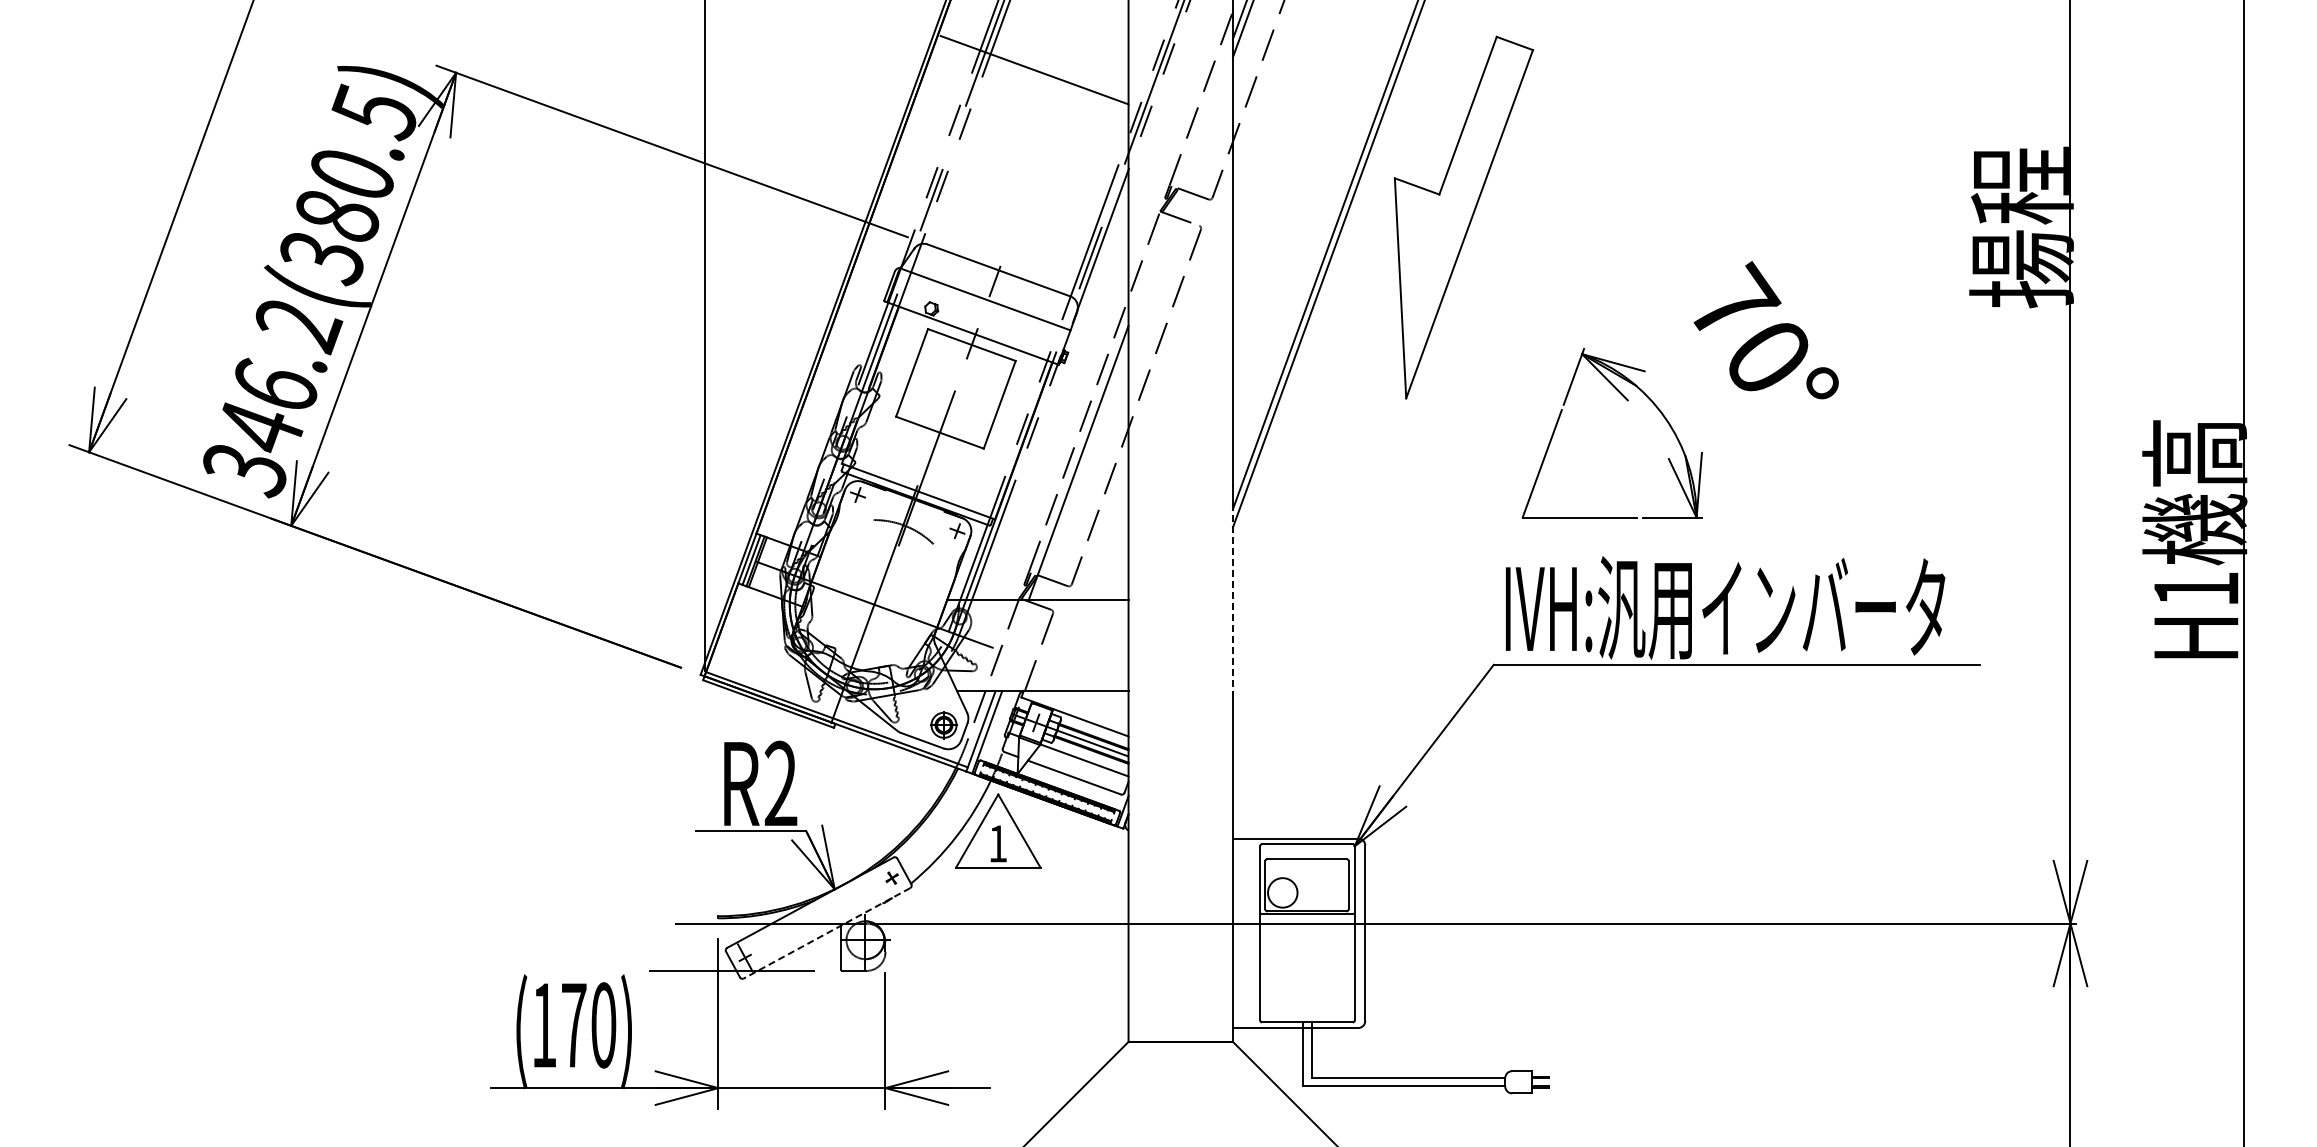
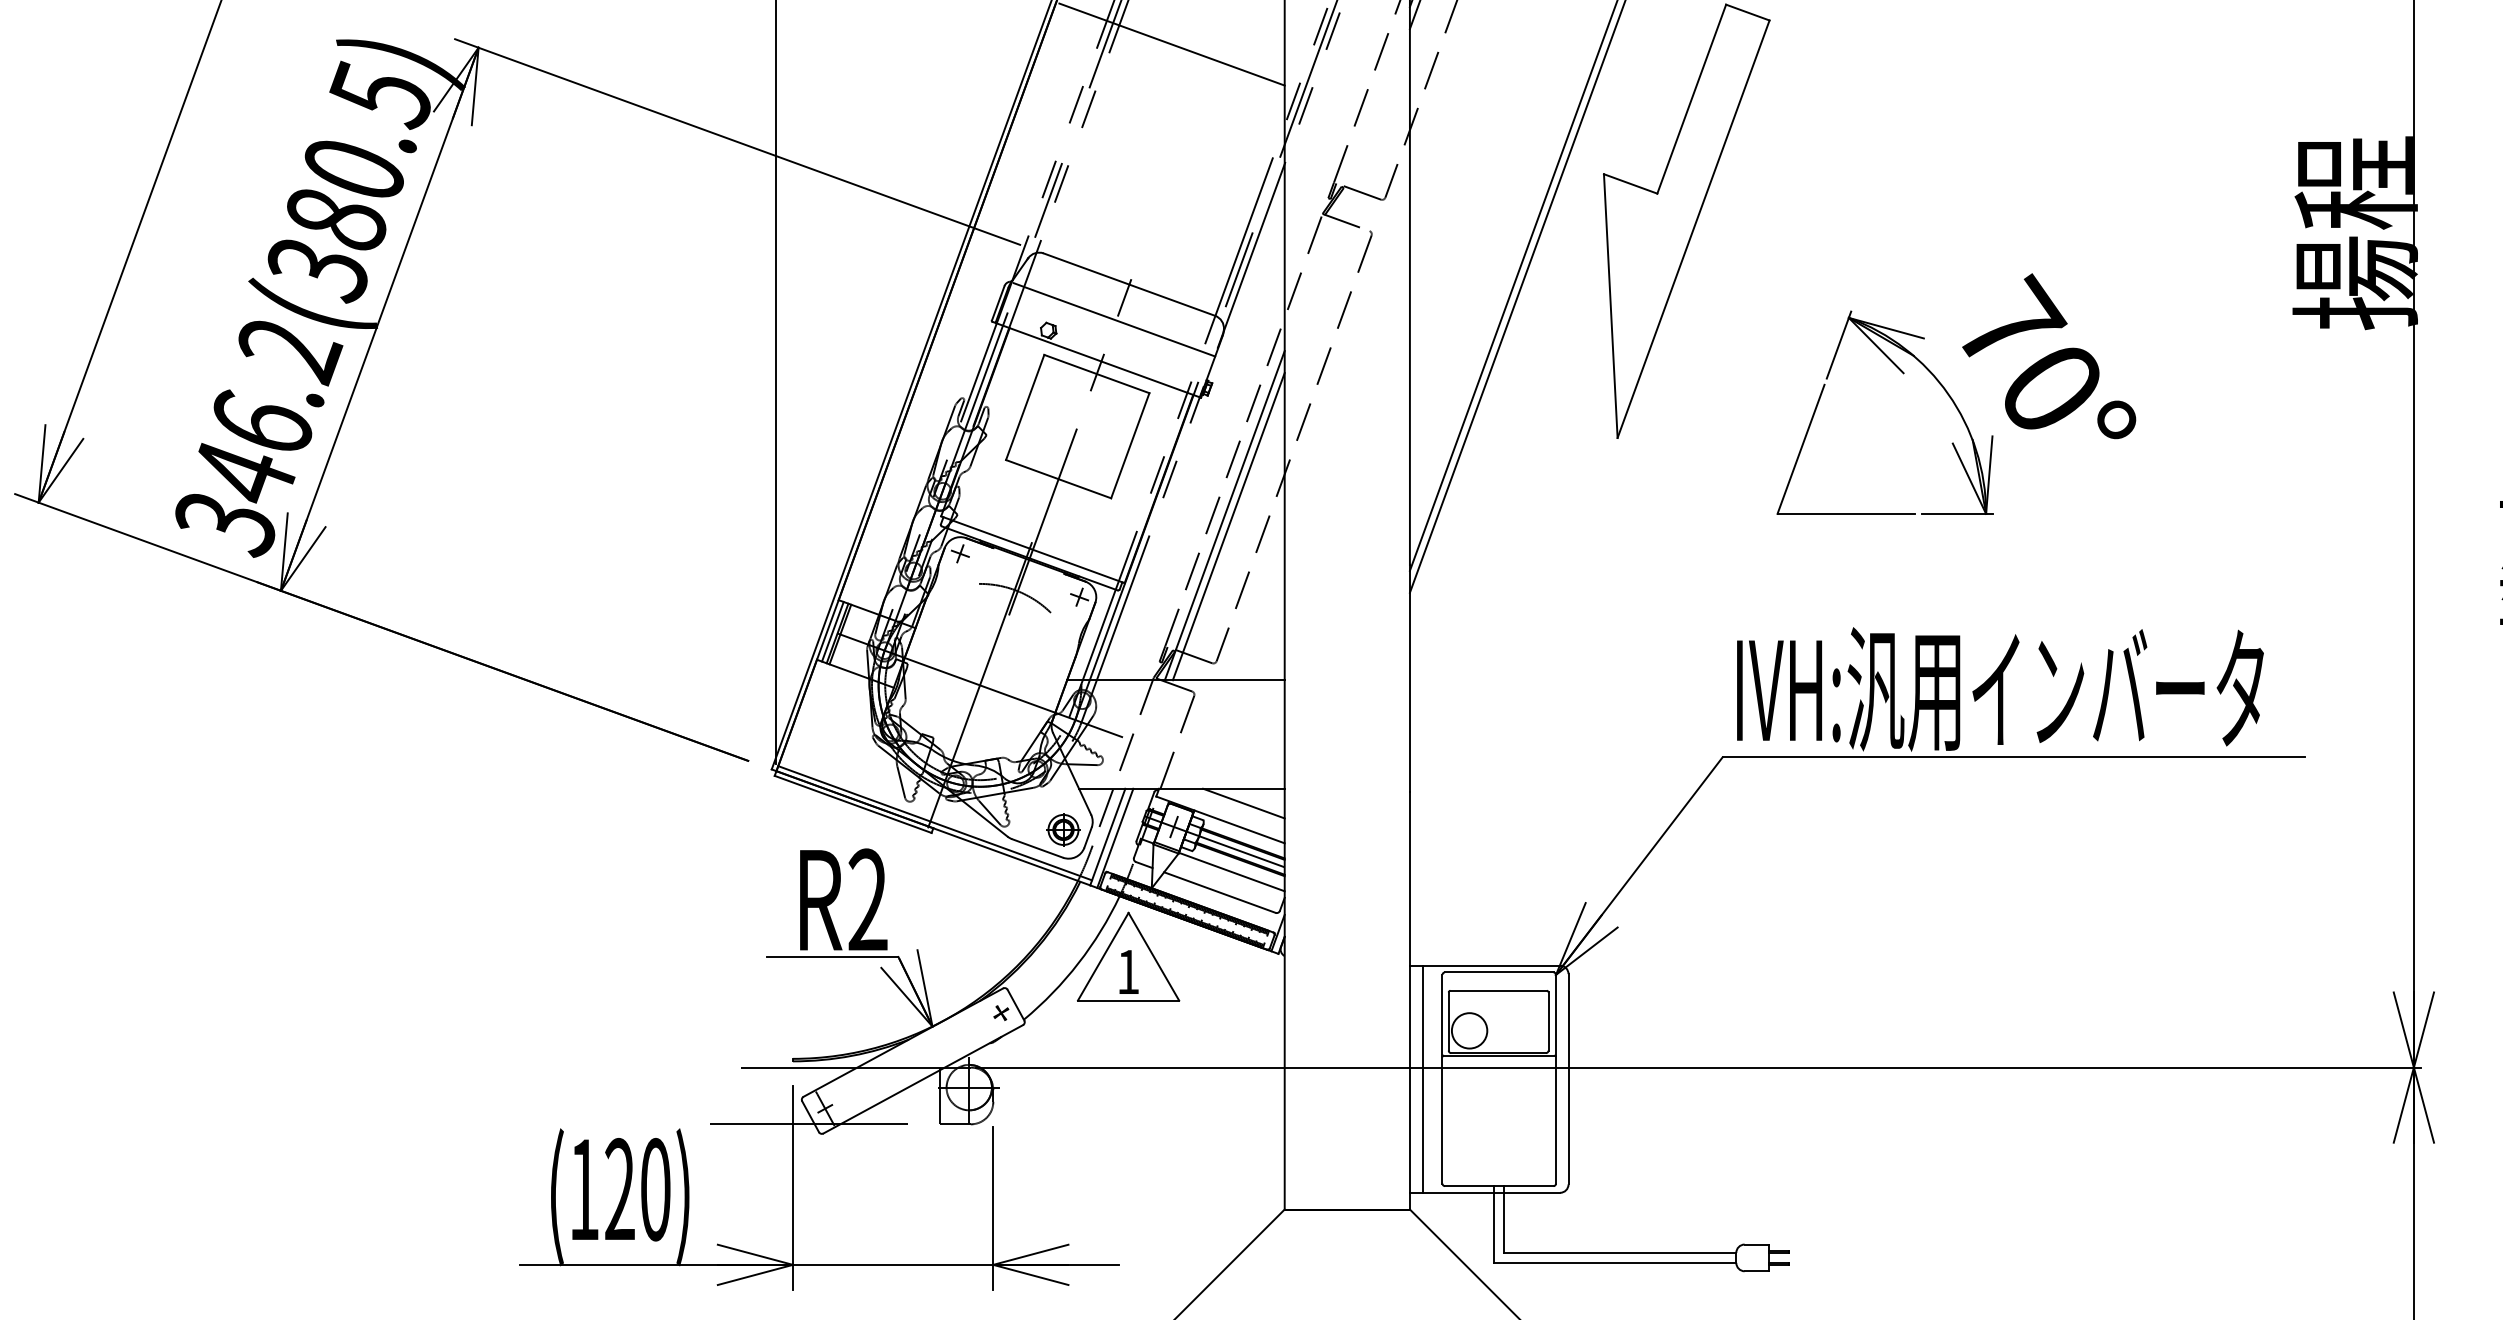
part: (1627, 401) -> (1903, 374), moved
line: (1081, 472) -> (1228, 526), added
line: (1232, 599) -> (1409, 679), dashed -> solid
line: (1094, 702) -> (1243, 802), added
line: (827, 933) -> (923, 1079), dashed -> solid
line: (1244, 933) -> (1423, 1079), added
text: (573, 1024) -> (619, 1188), (170) -> (120)

